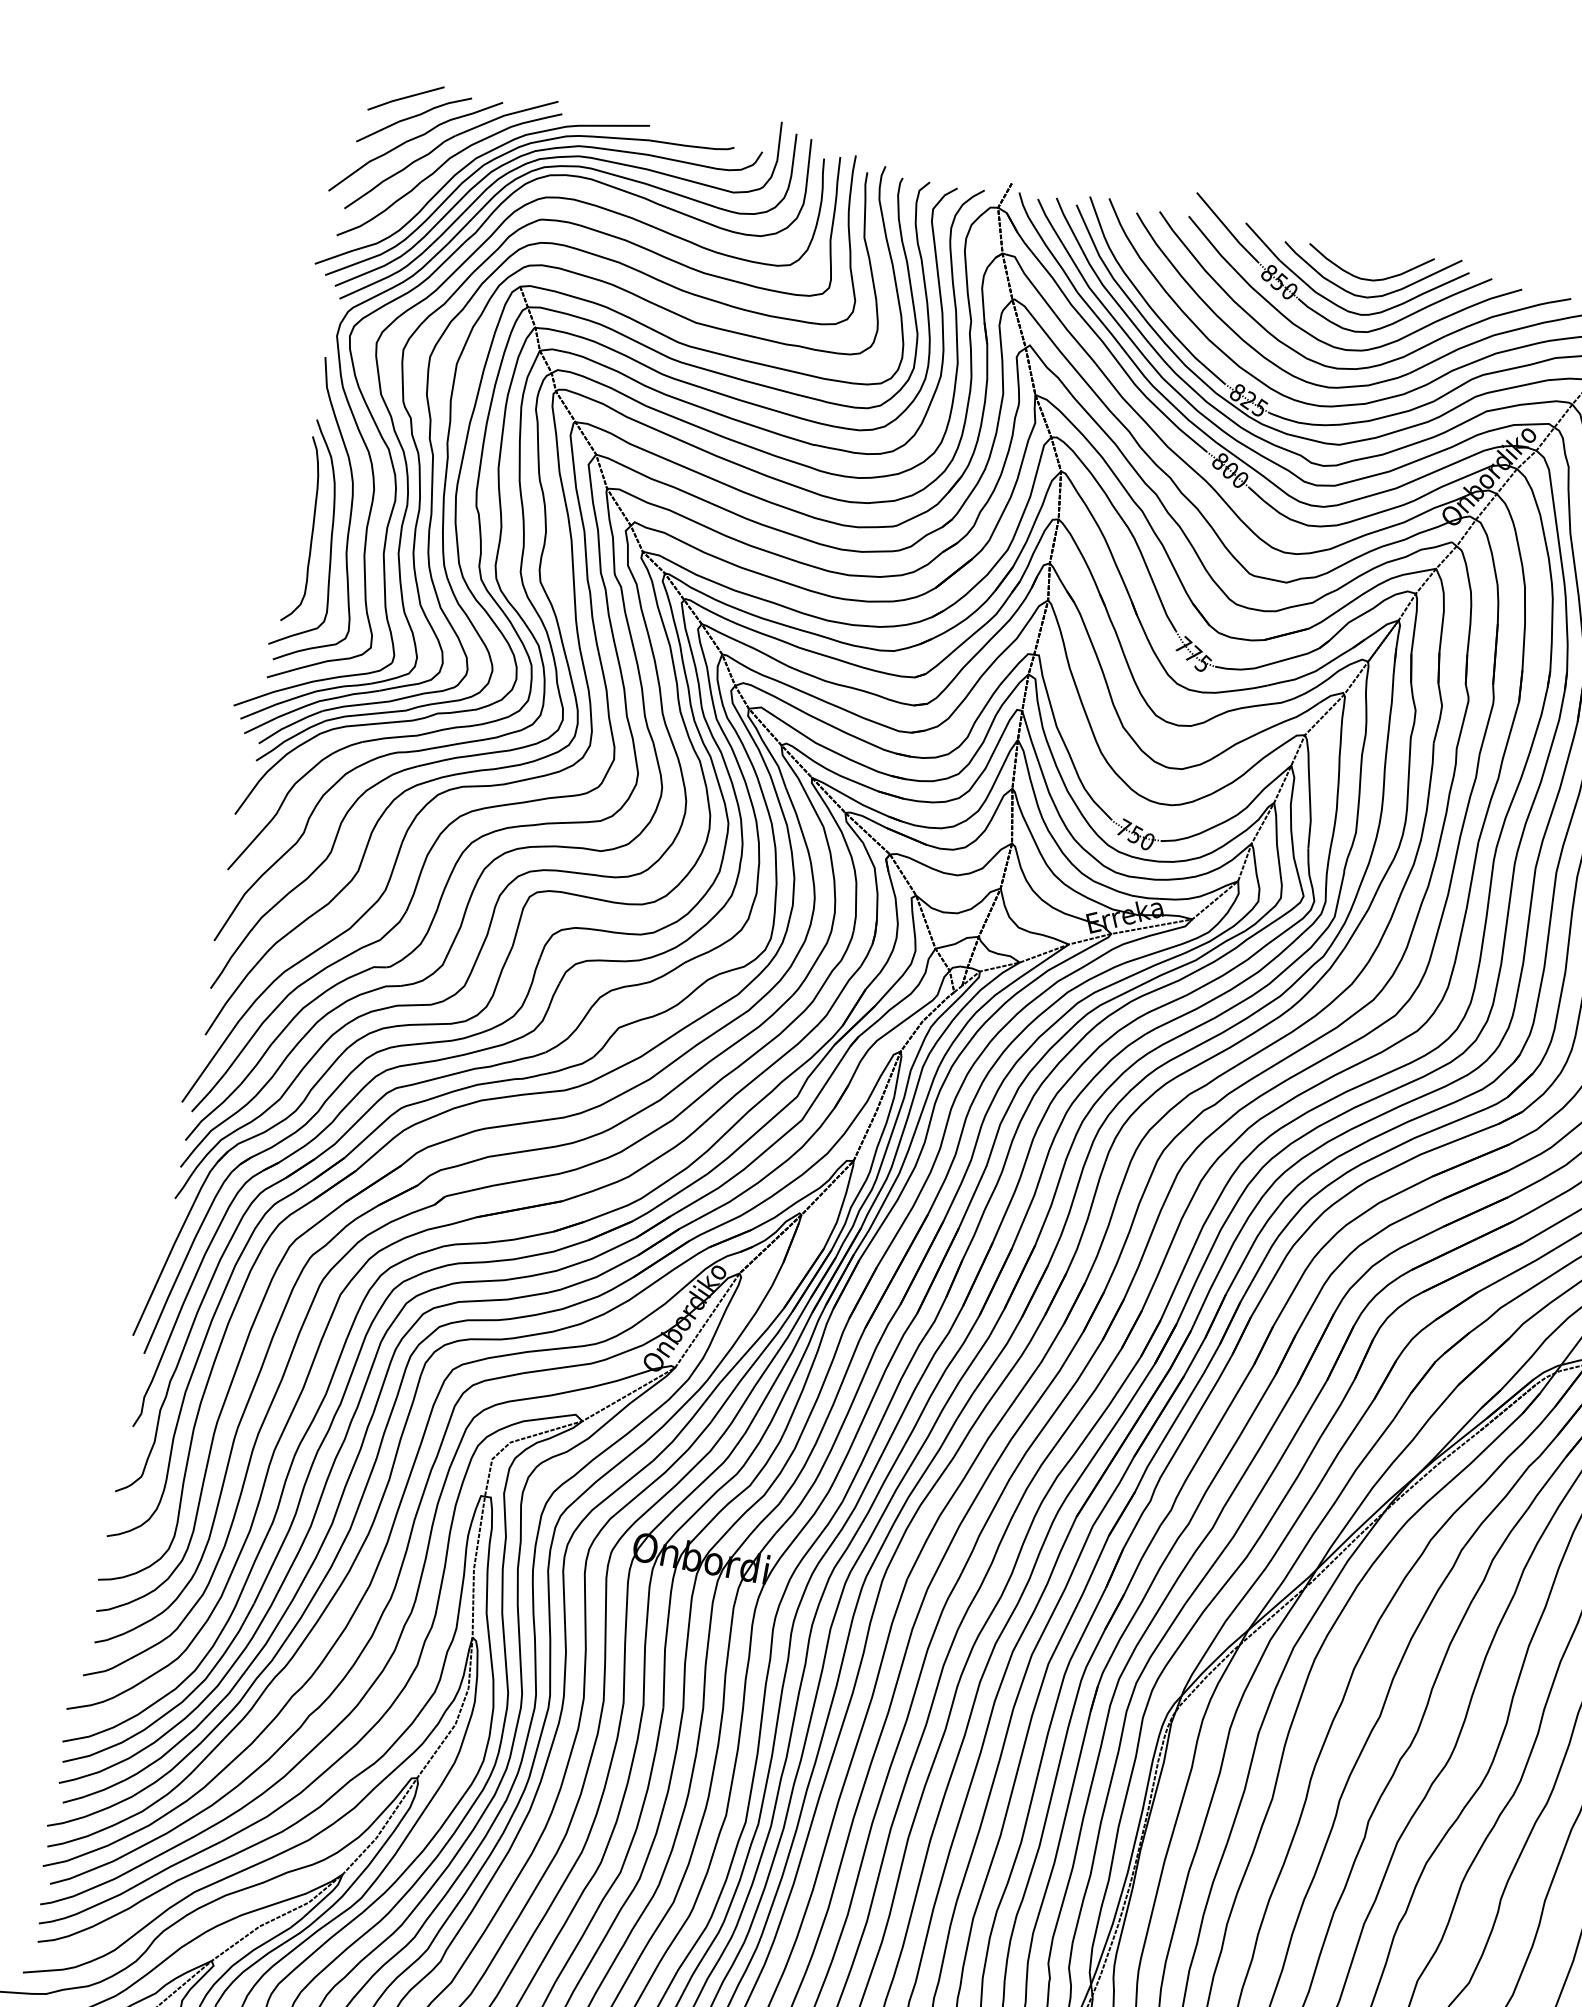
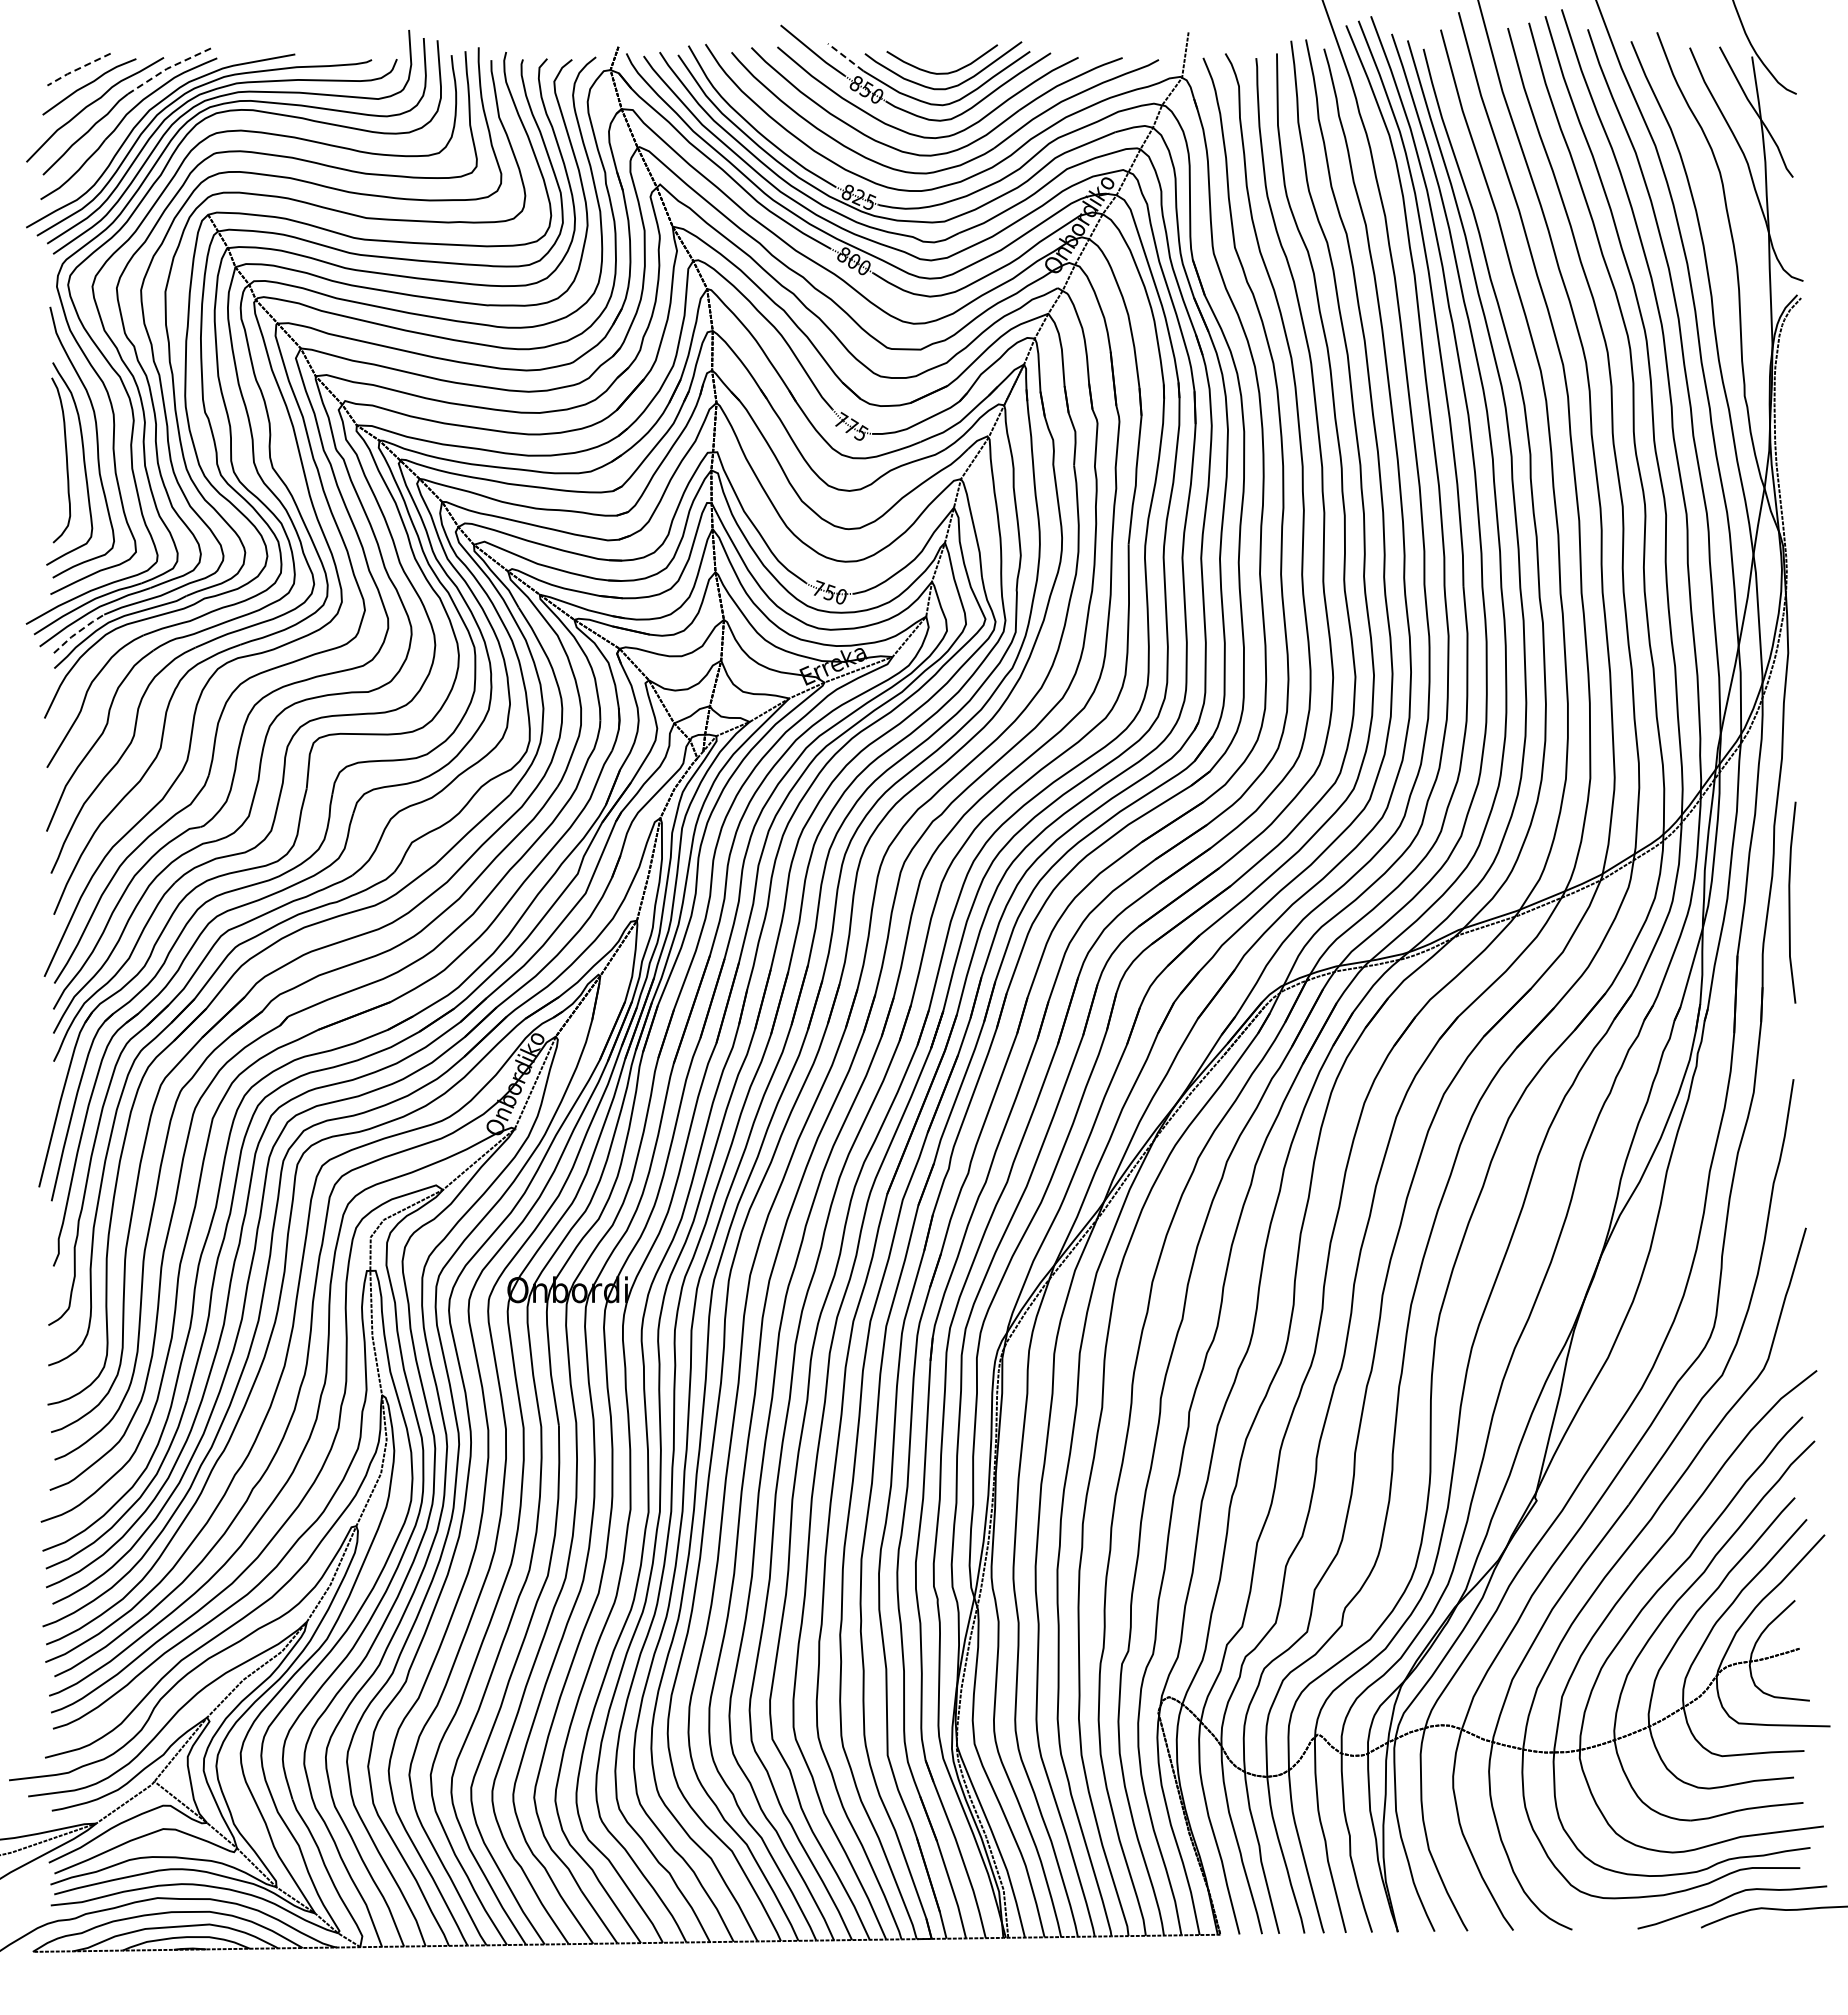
line: (404, 98) -> (77, 69), solid -> dashed
line: (504, 115) -> (167, 68), solid -> dashed
line: (1262, 241) -> (845, 57), solid -> dashed
line: (289, 725) -> (77, 632), solid -> dashed

